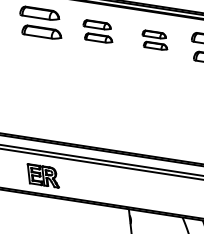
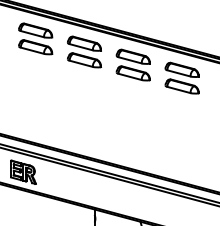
part: (97, 30) -> (84, 51), size x1.43
part: (153, 39) -> (132, 64), size x1.67

